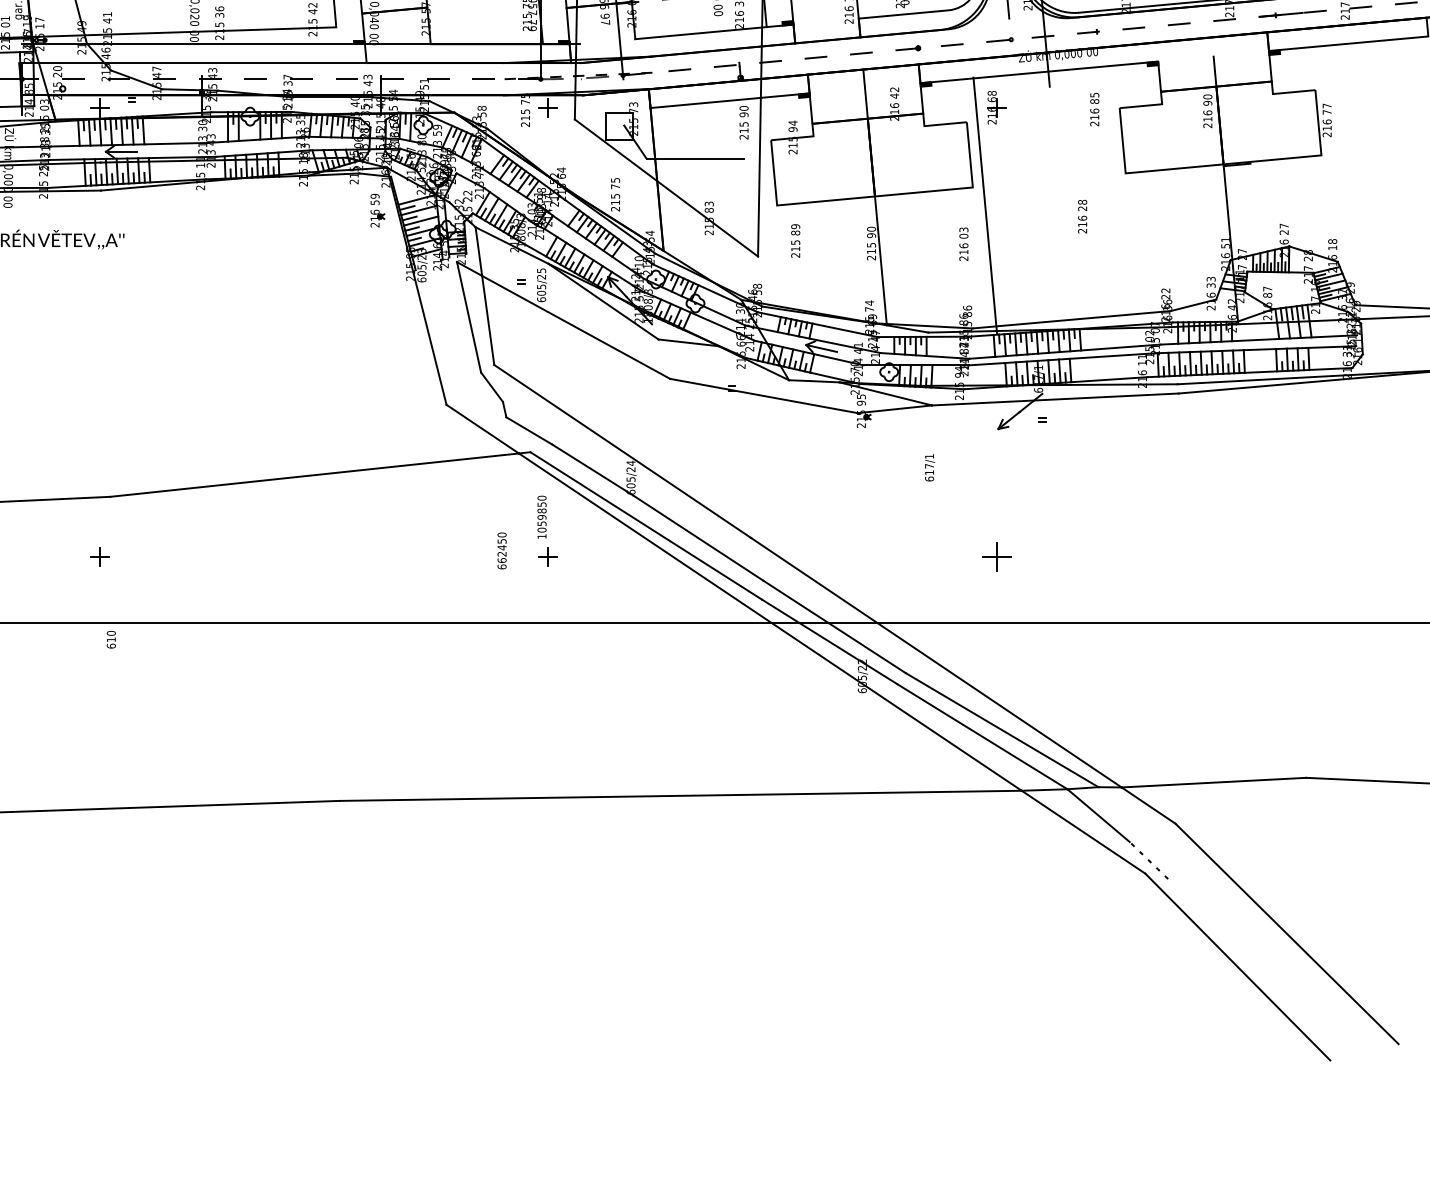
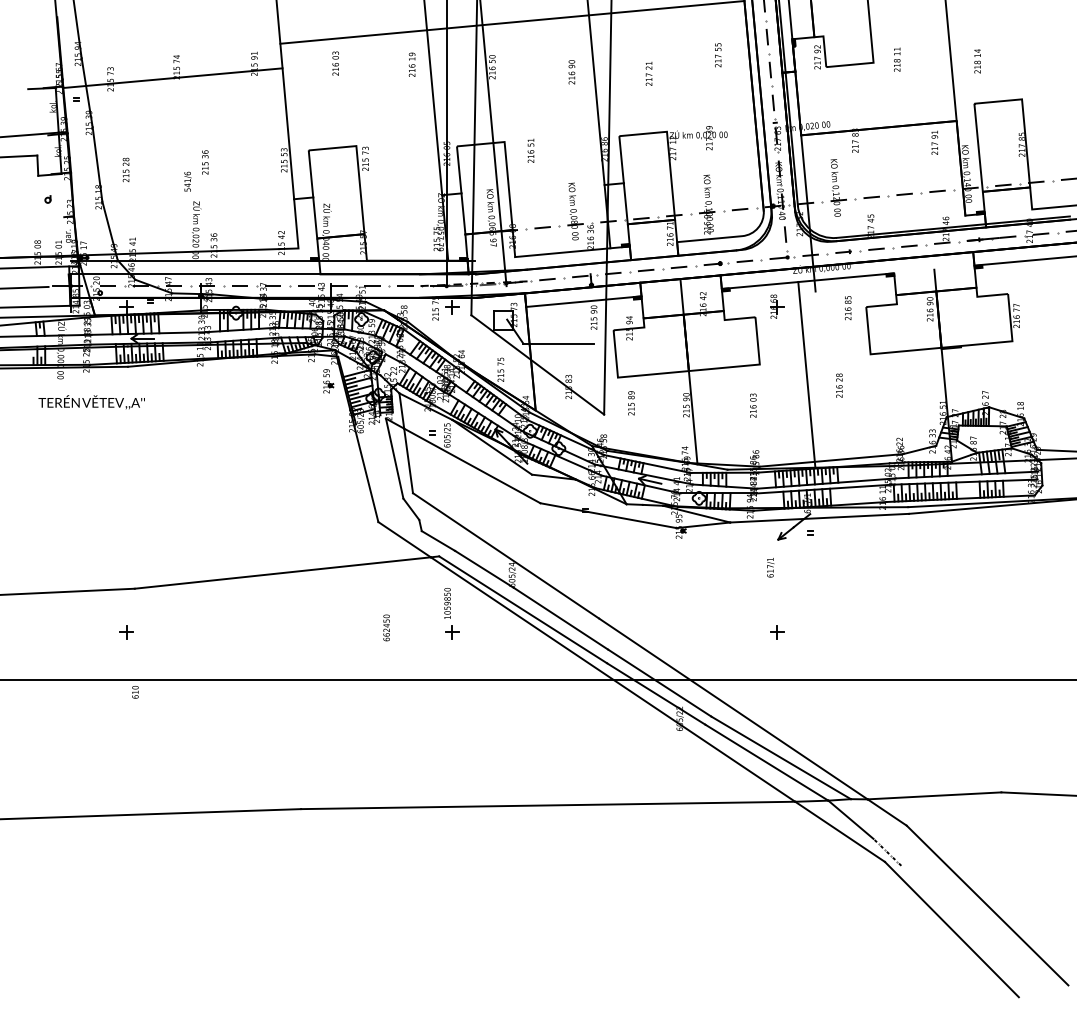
line: (984, 205) -> (806, 374), moved
text: (929, 467) -> (770, 567), moved
text: (501, 550) -> (386, 627), moved
part: (997, 557) -> (777, 632), size x0.62

